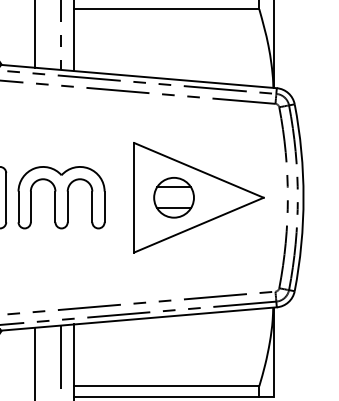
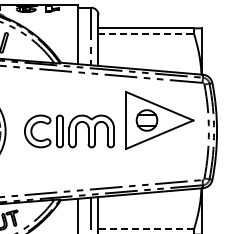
line: (167, 8) -> (146, 33), solid -> dashed
part: (198, 197) -> (159, 120), moved
line: (167, 387) -> (146, 229), solid -> dashed

